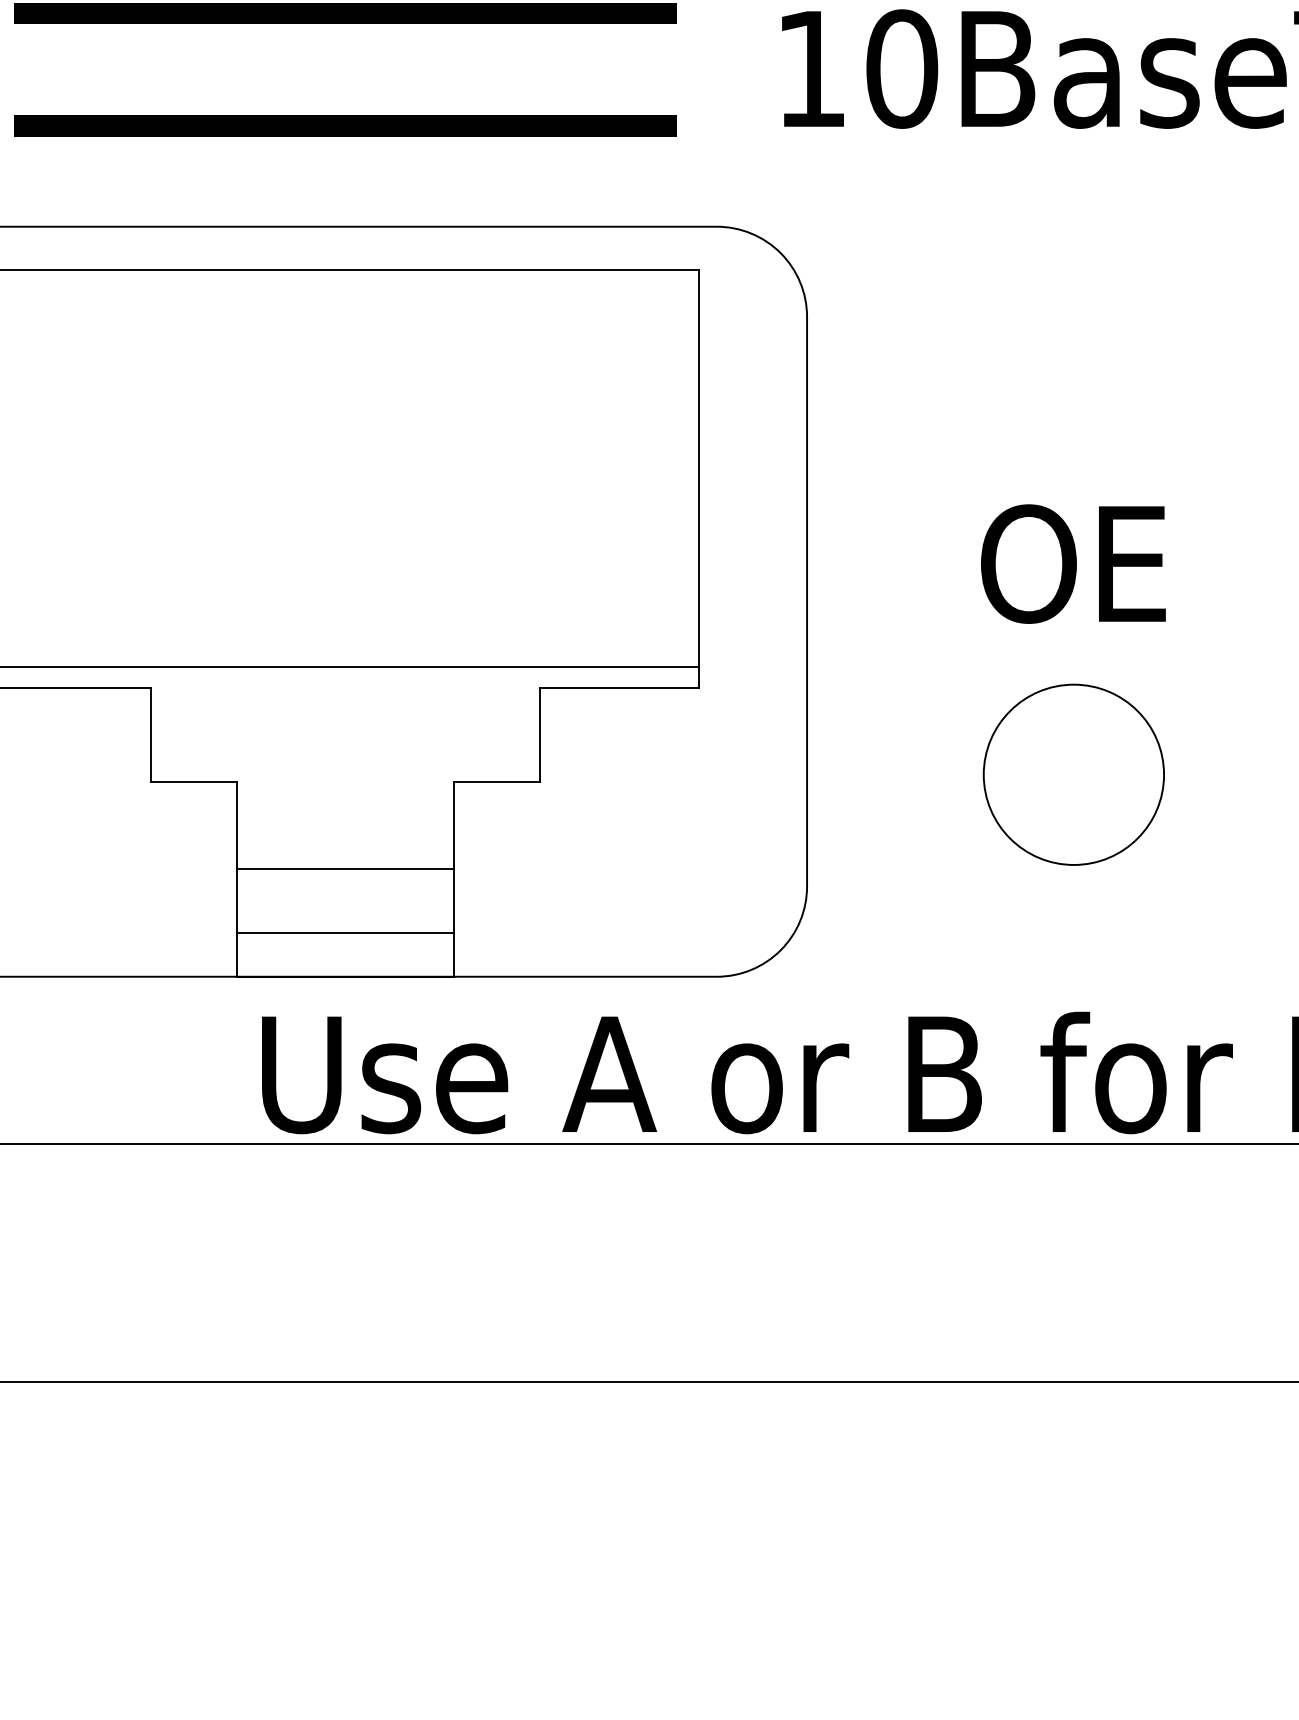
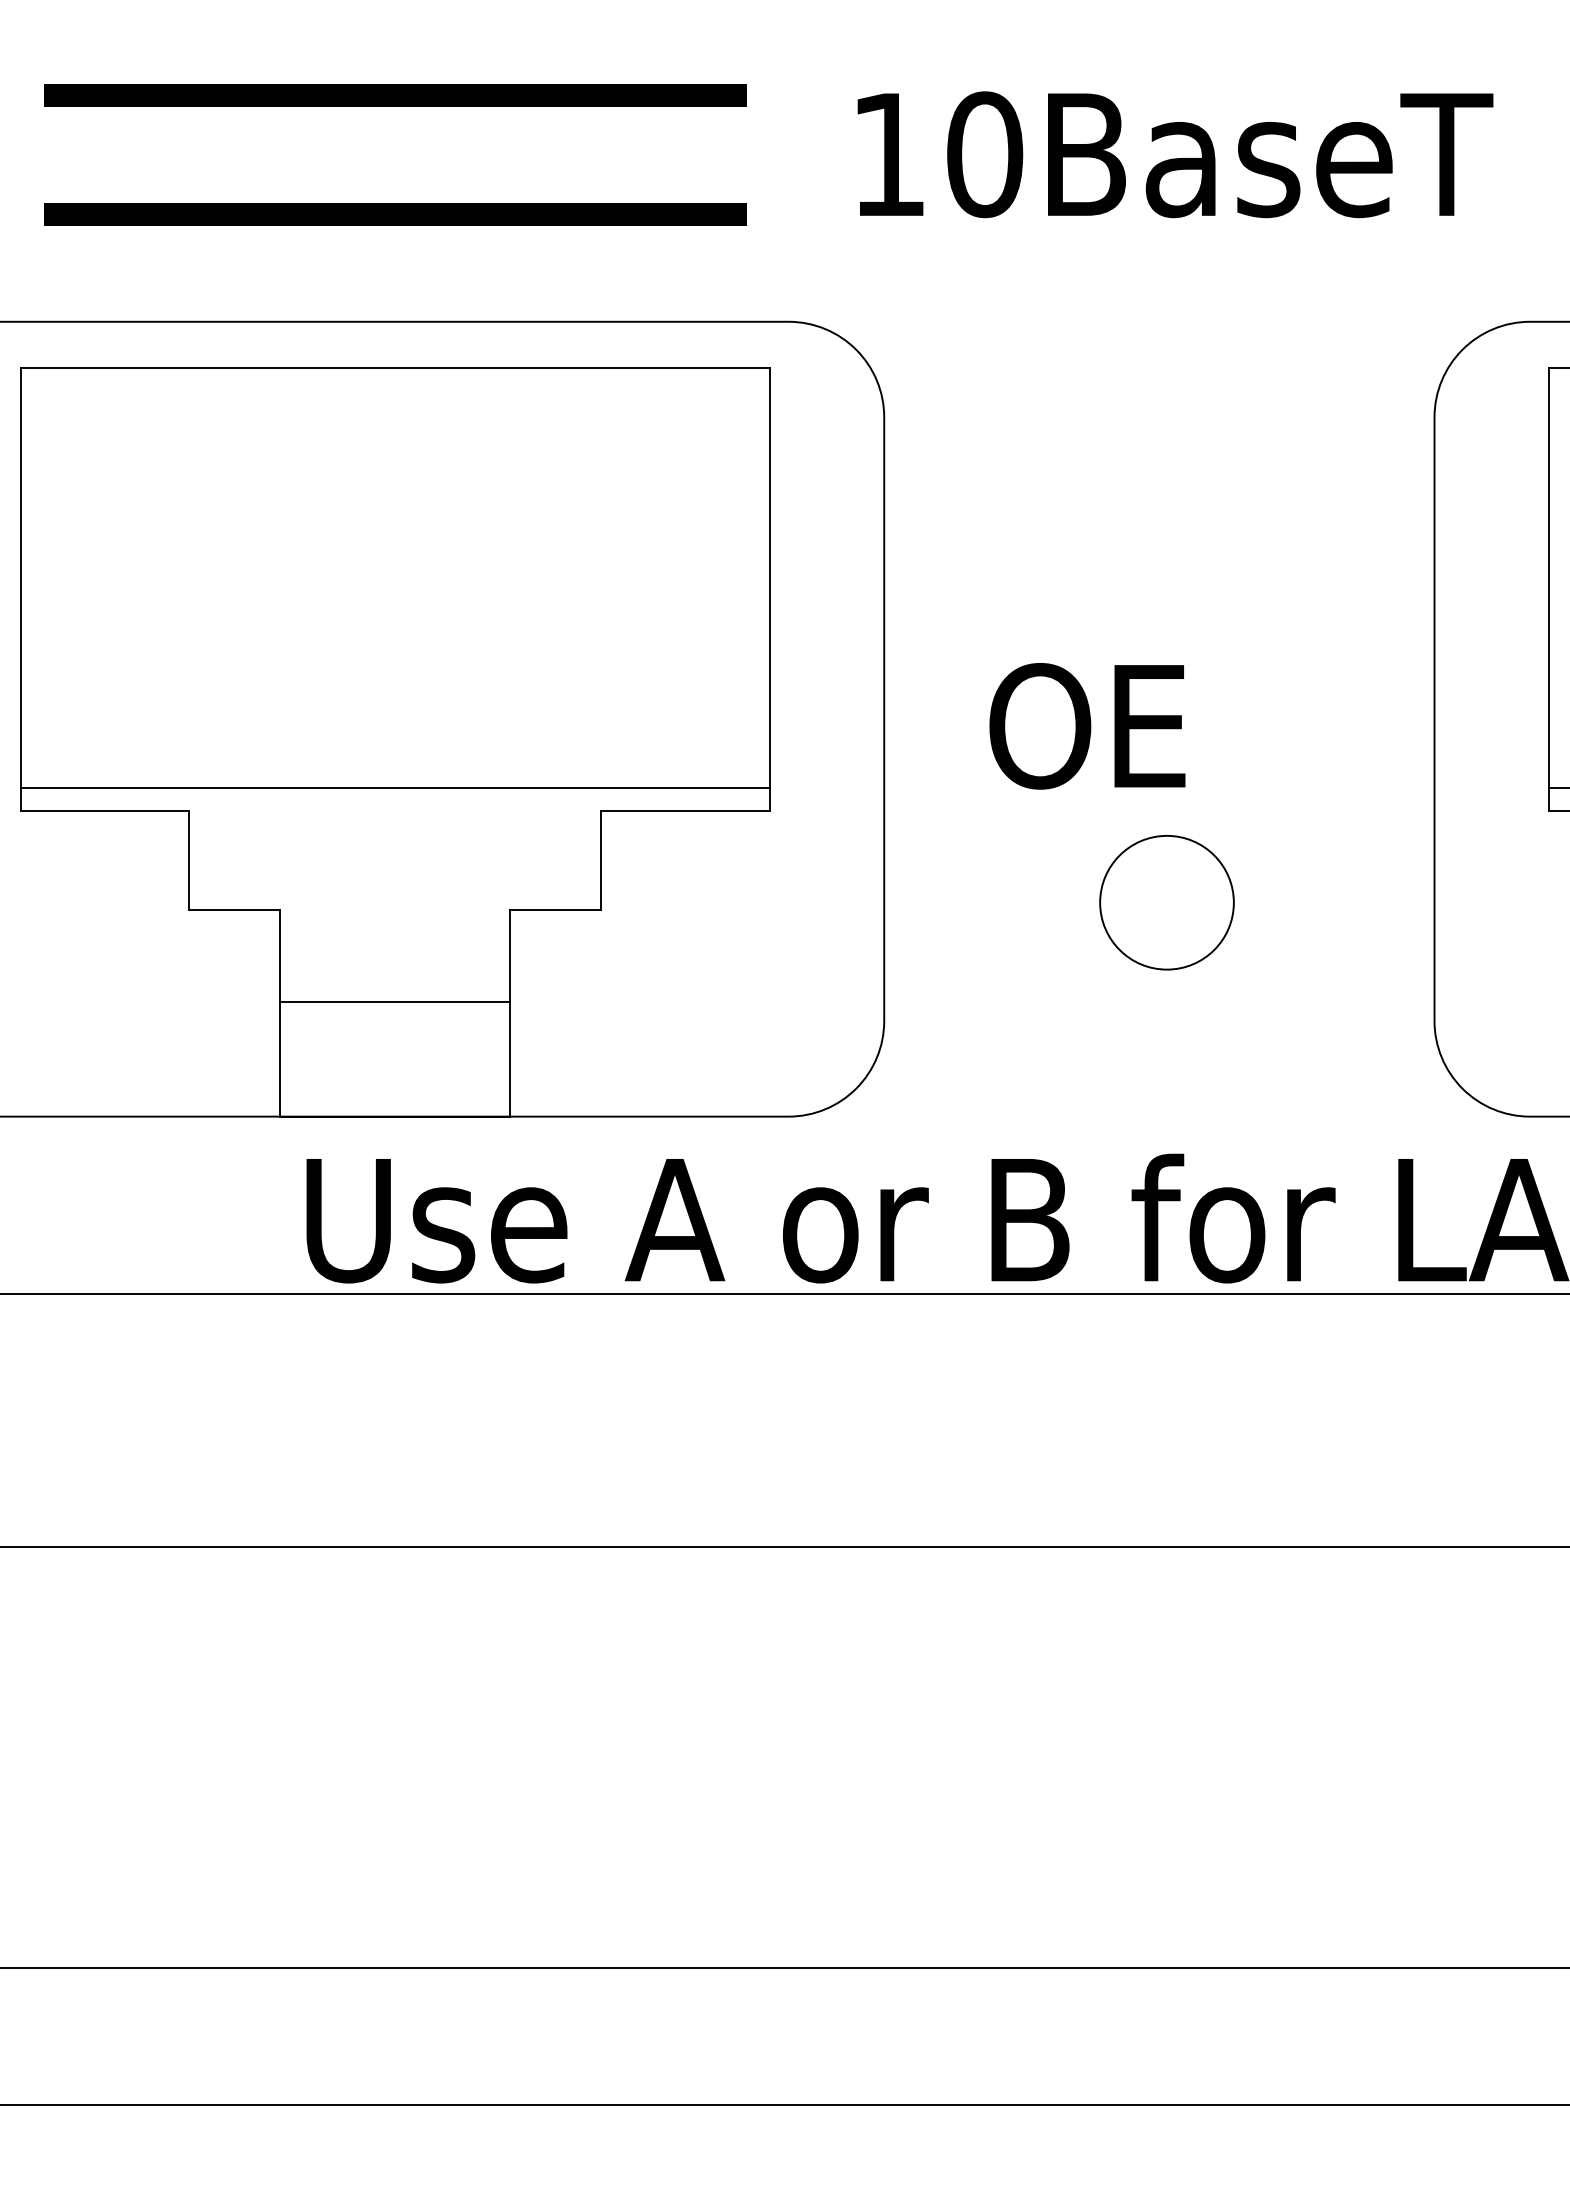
text: (1073, 564) -> (1087, 726), moved
circle: (1073, 774) -> (1166, 902), size x0.7
line: (344, 933) -> (394, 1070), removed

